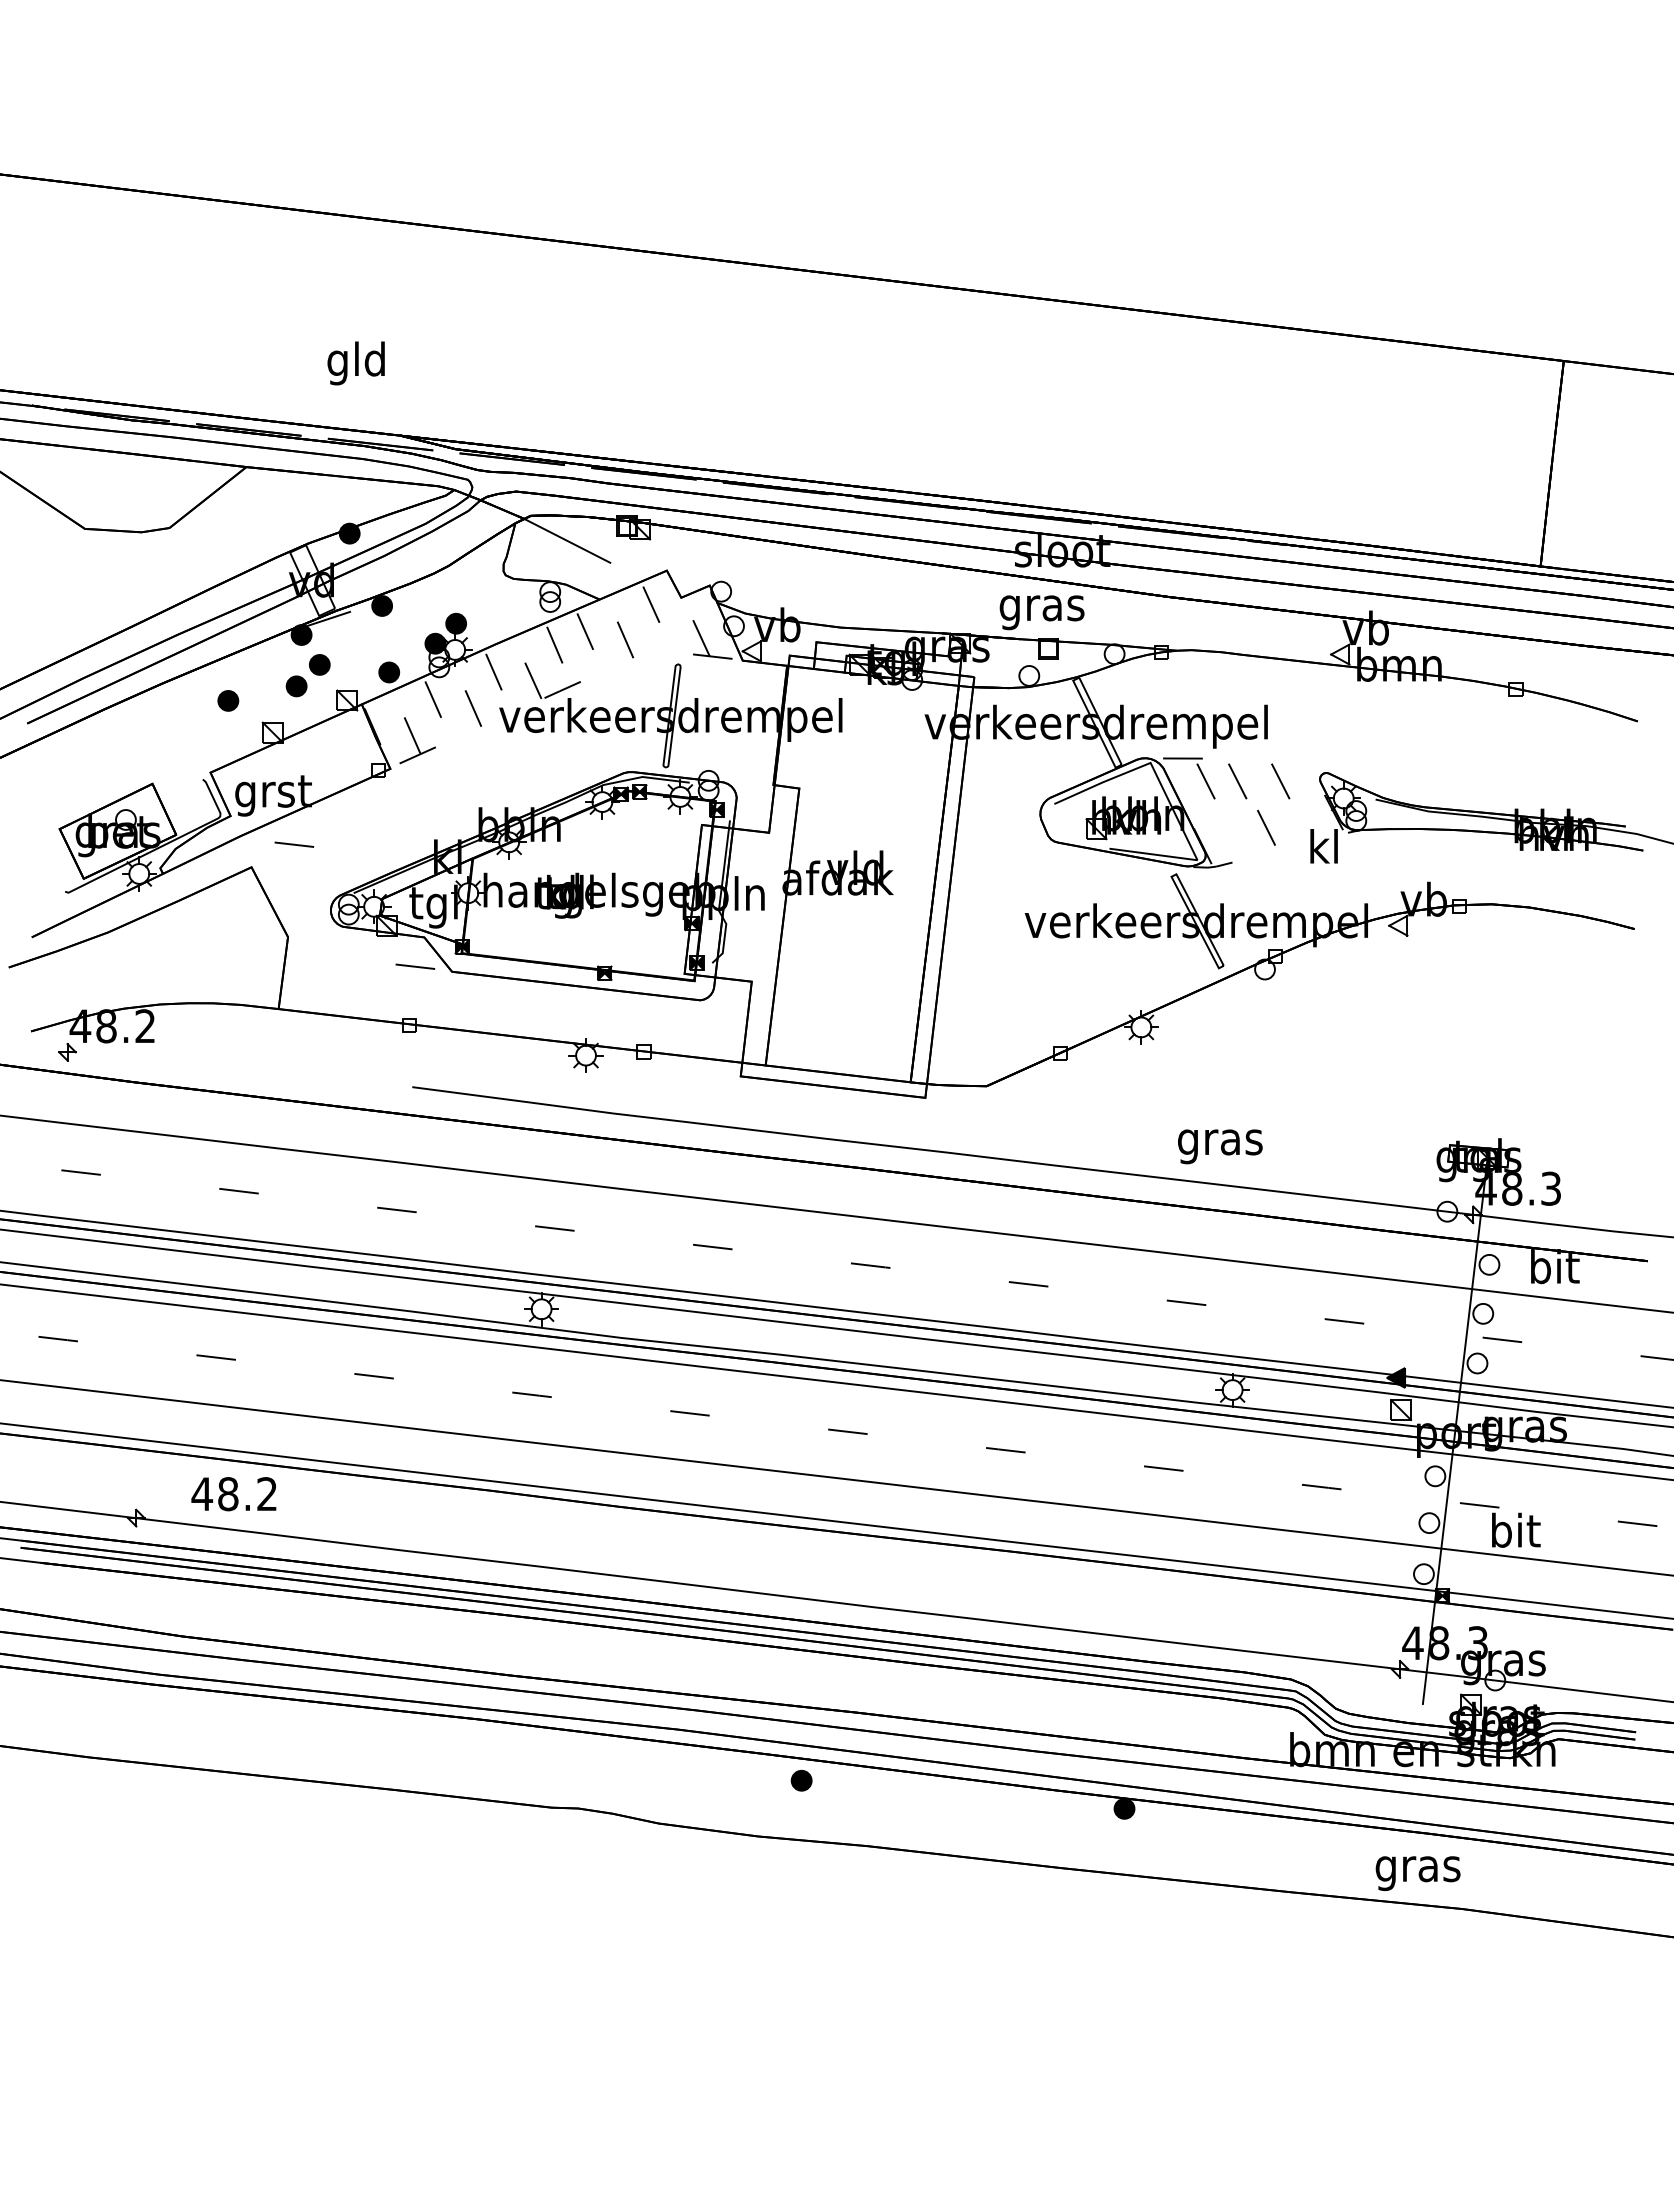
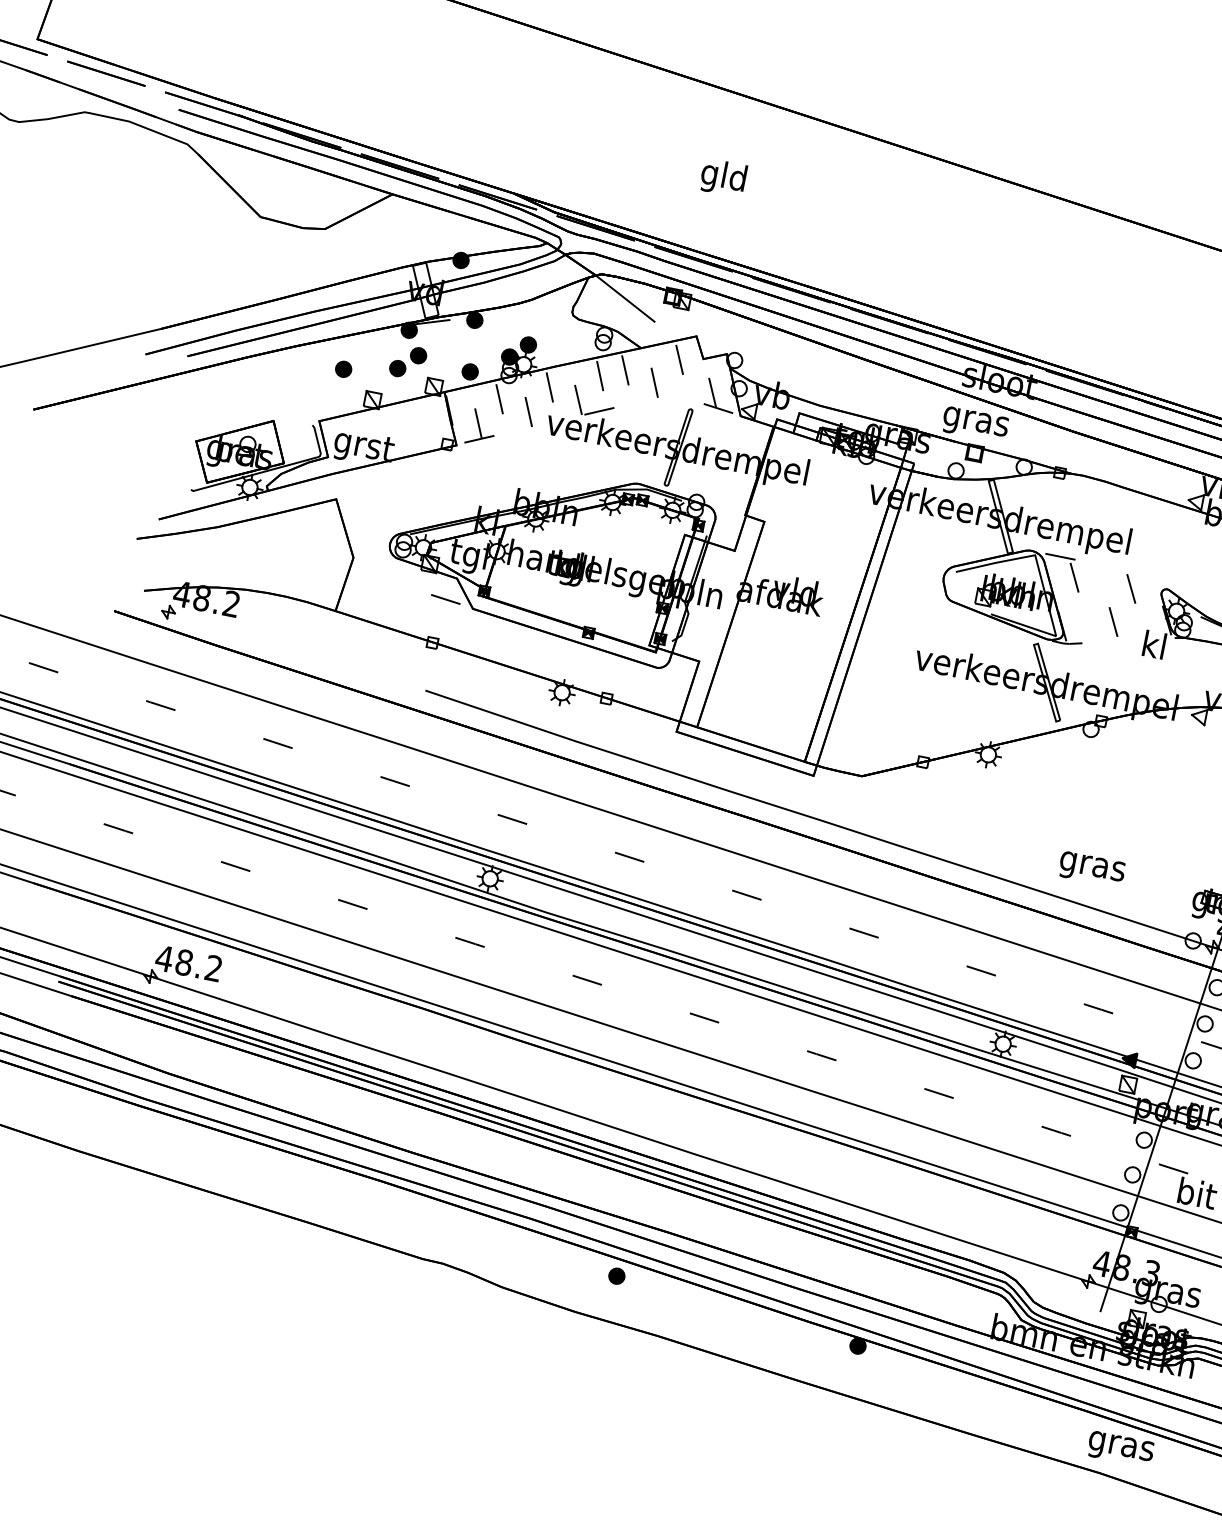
text: (355, 363) -> (722, 177), moved
line: (1237, 781) -> (1098, 582), removed
line: (294, 844) -> (372, 488), removed
text: (1220, 1146) -> (1092, 869), moved
text: (233, 1494) -> (188, 963), moved
text: (1417, 1873) -> (1120, 1449), moved

